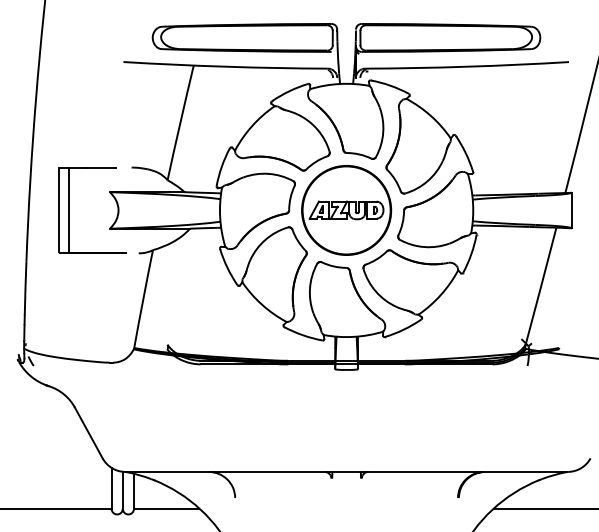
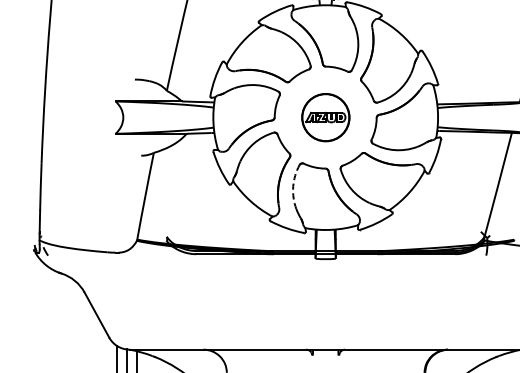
part: (69, 210) -> (79, 117), removed
part: (346, 210) -> (325, 117), size x0.6
arc: (310, 288) -> (293, 186), solid -> dashed

